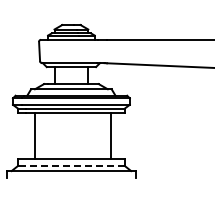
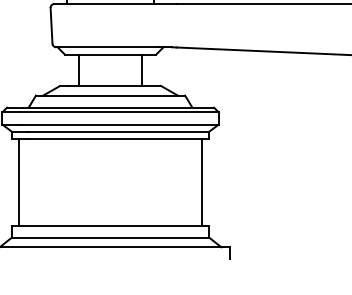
line: (35, 135) -> (19, 181), moved
line: (110, 135) -> (201, 181), moved
line: (70, 165) -> (108, 236), dashed -> solid

